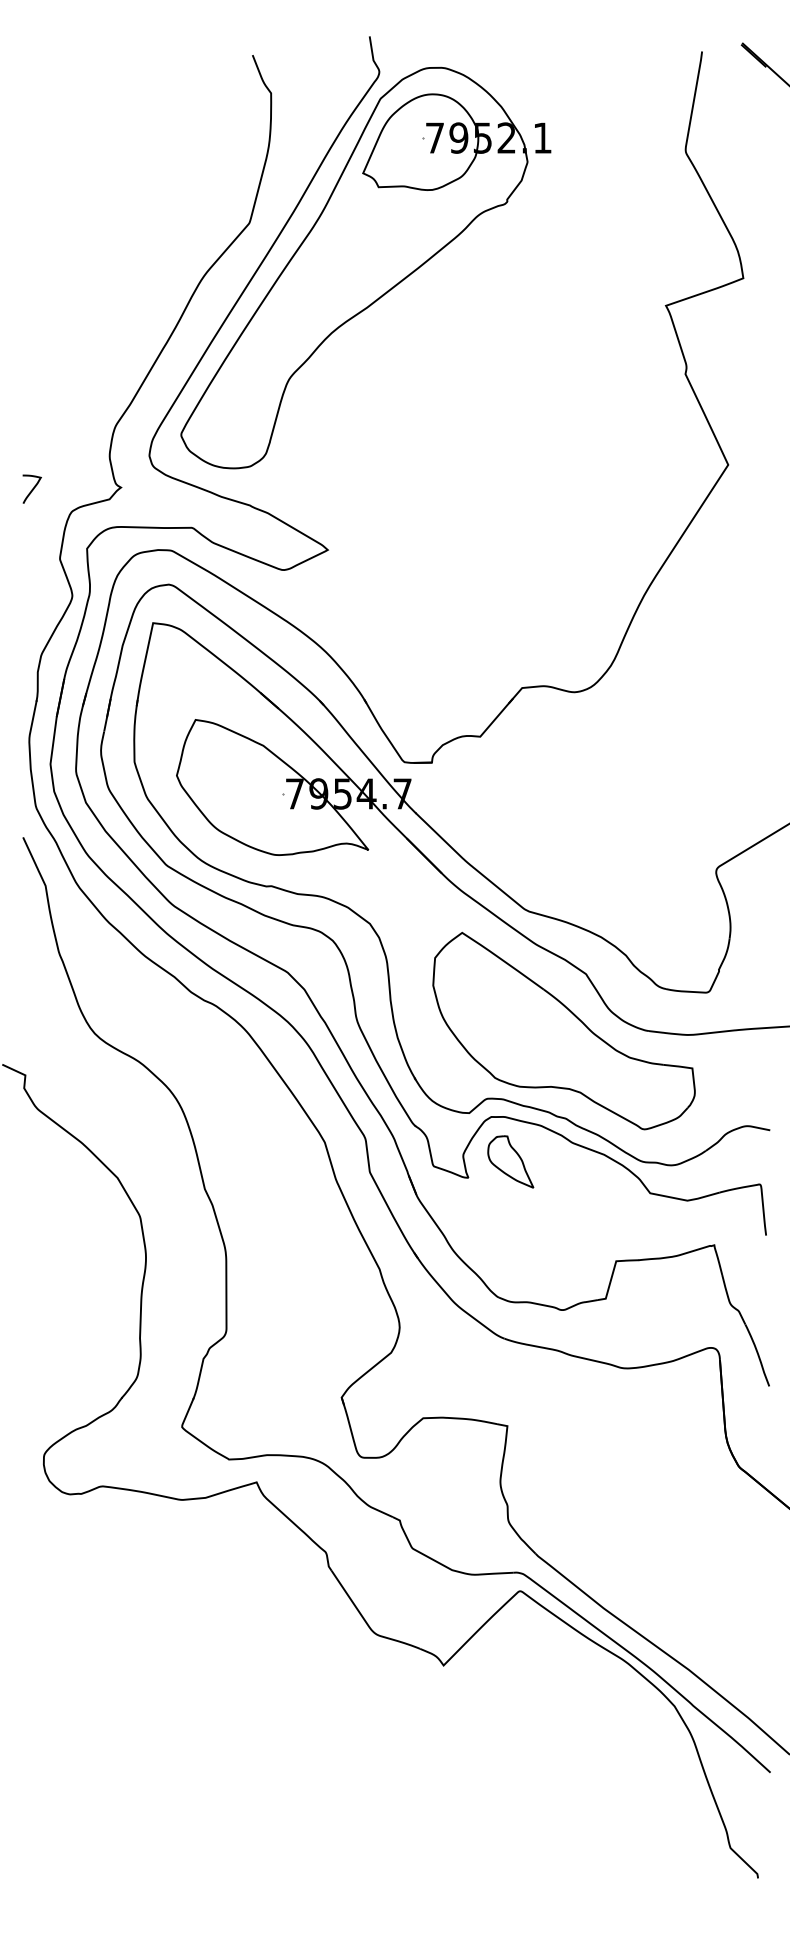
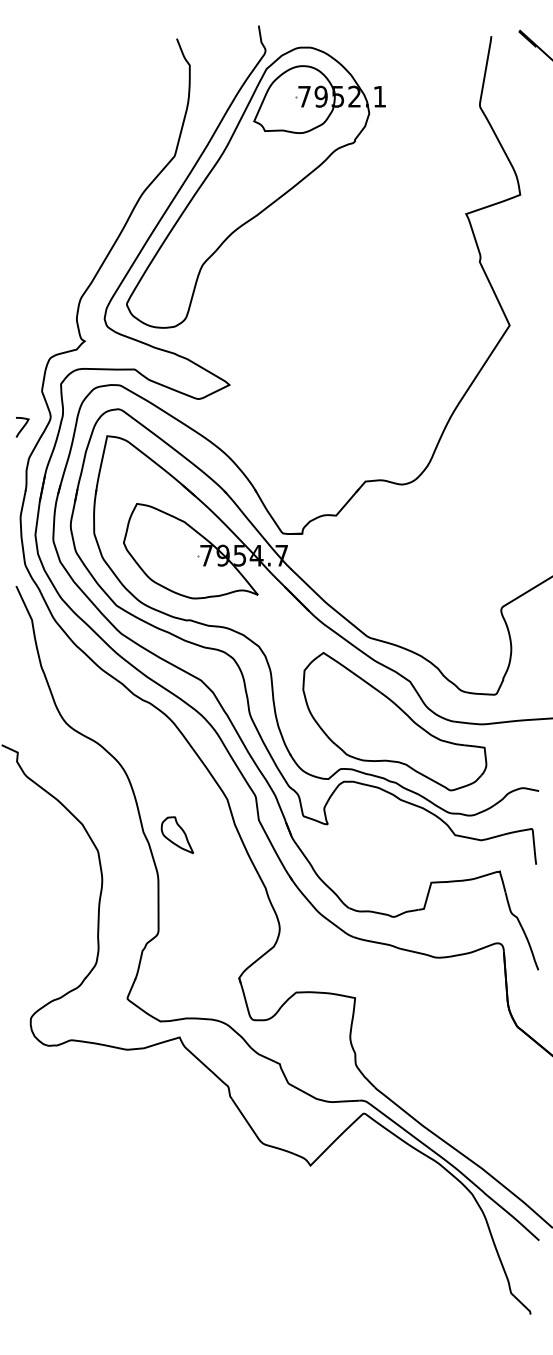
curve: (32, 489) -> (22, 427), moved
part: (510, 1160) -> (177, 834), moved

